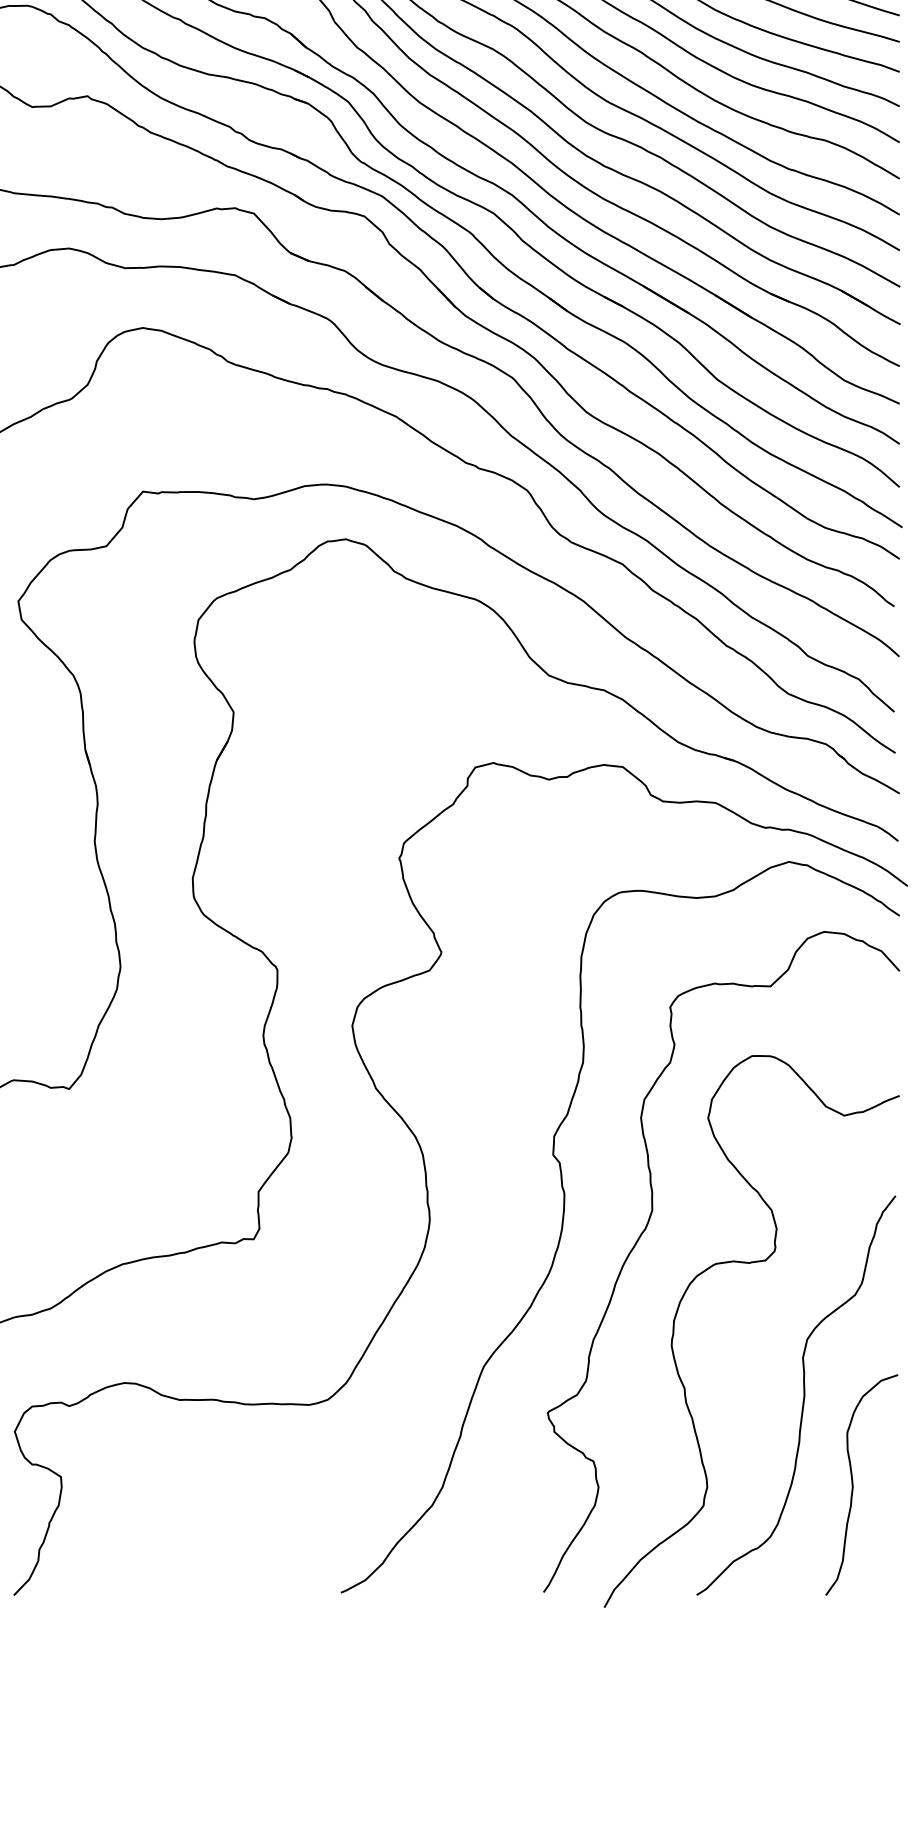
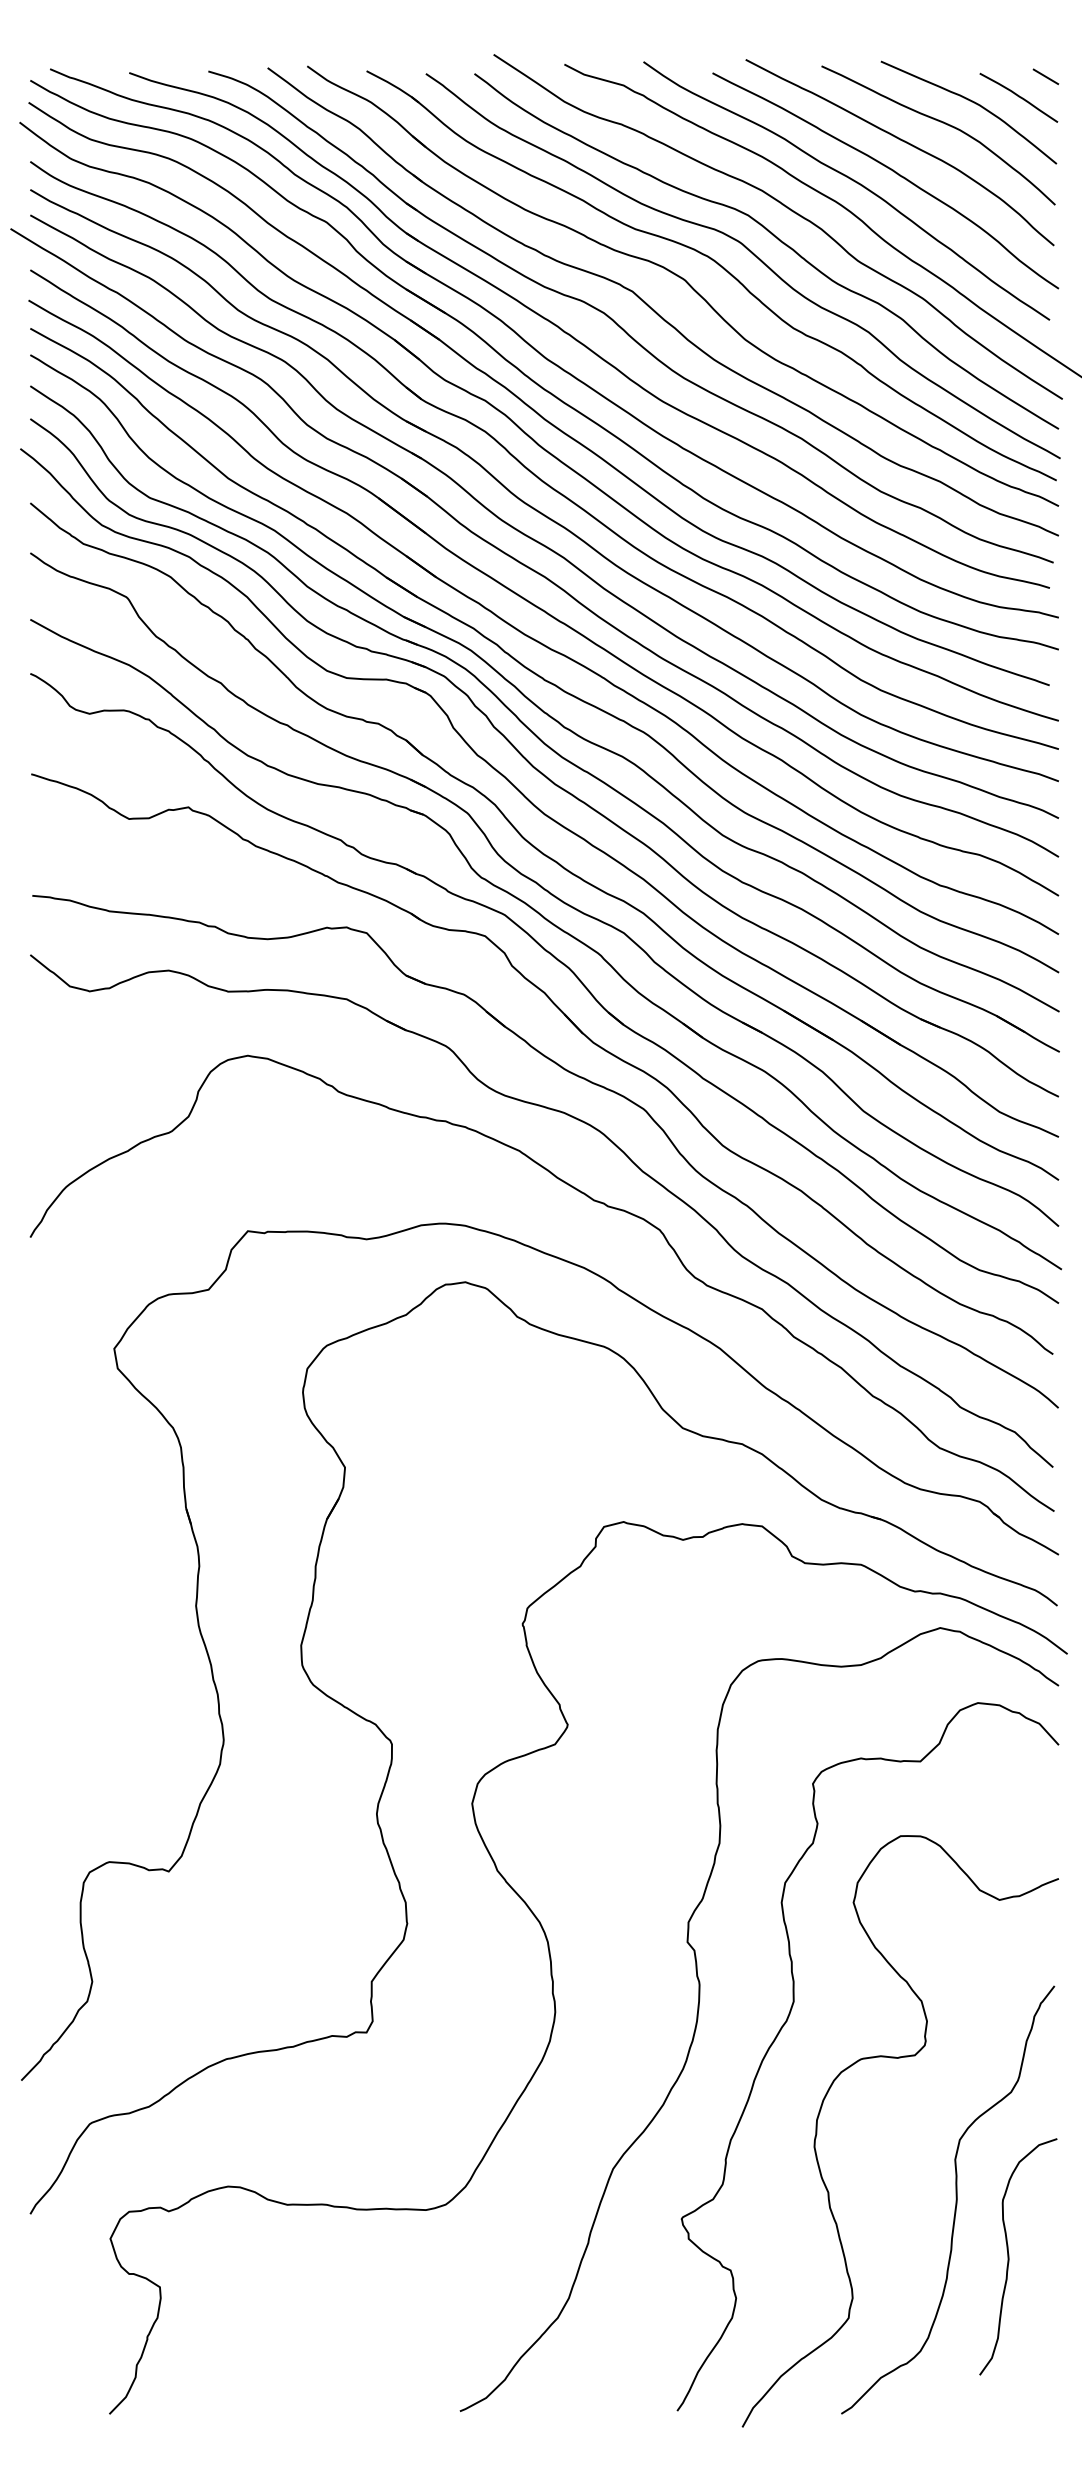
curve: (853, 1484) -> (1009, 2256), moved

